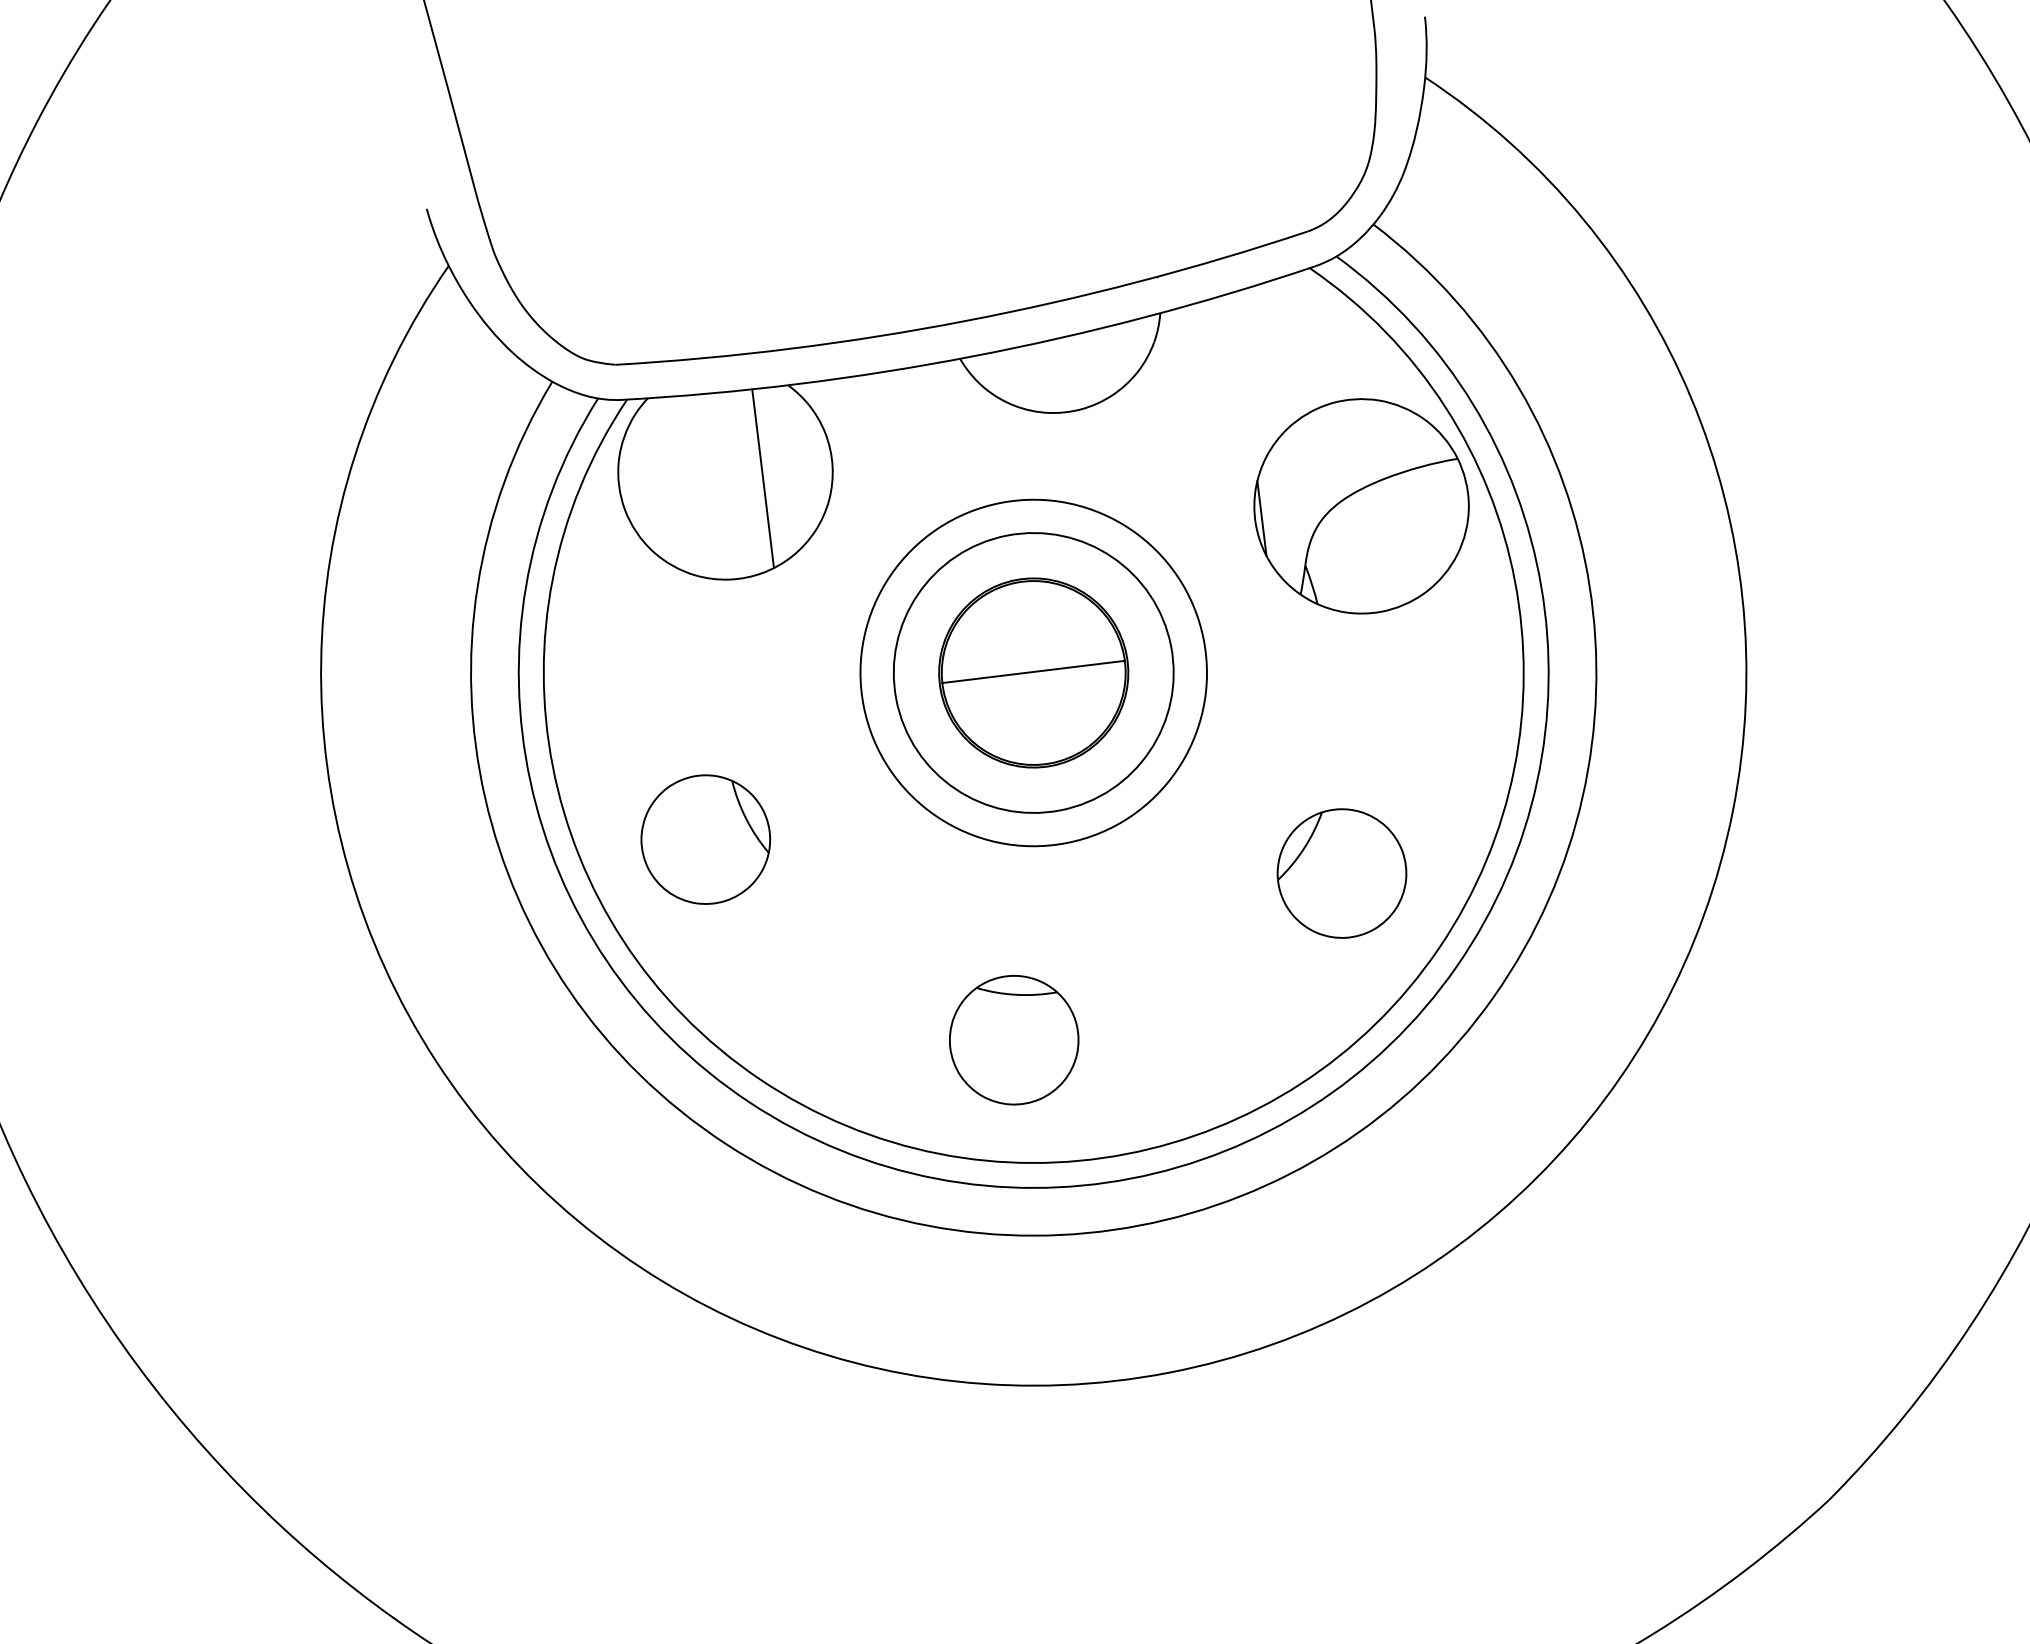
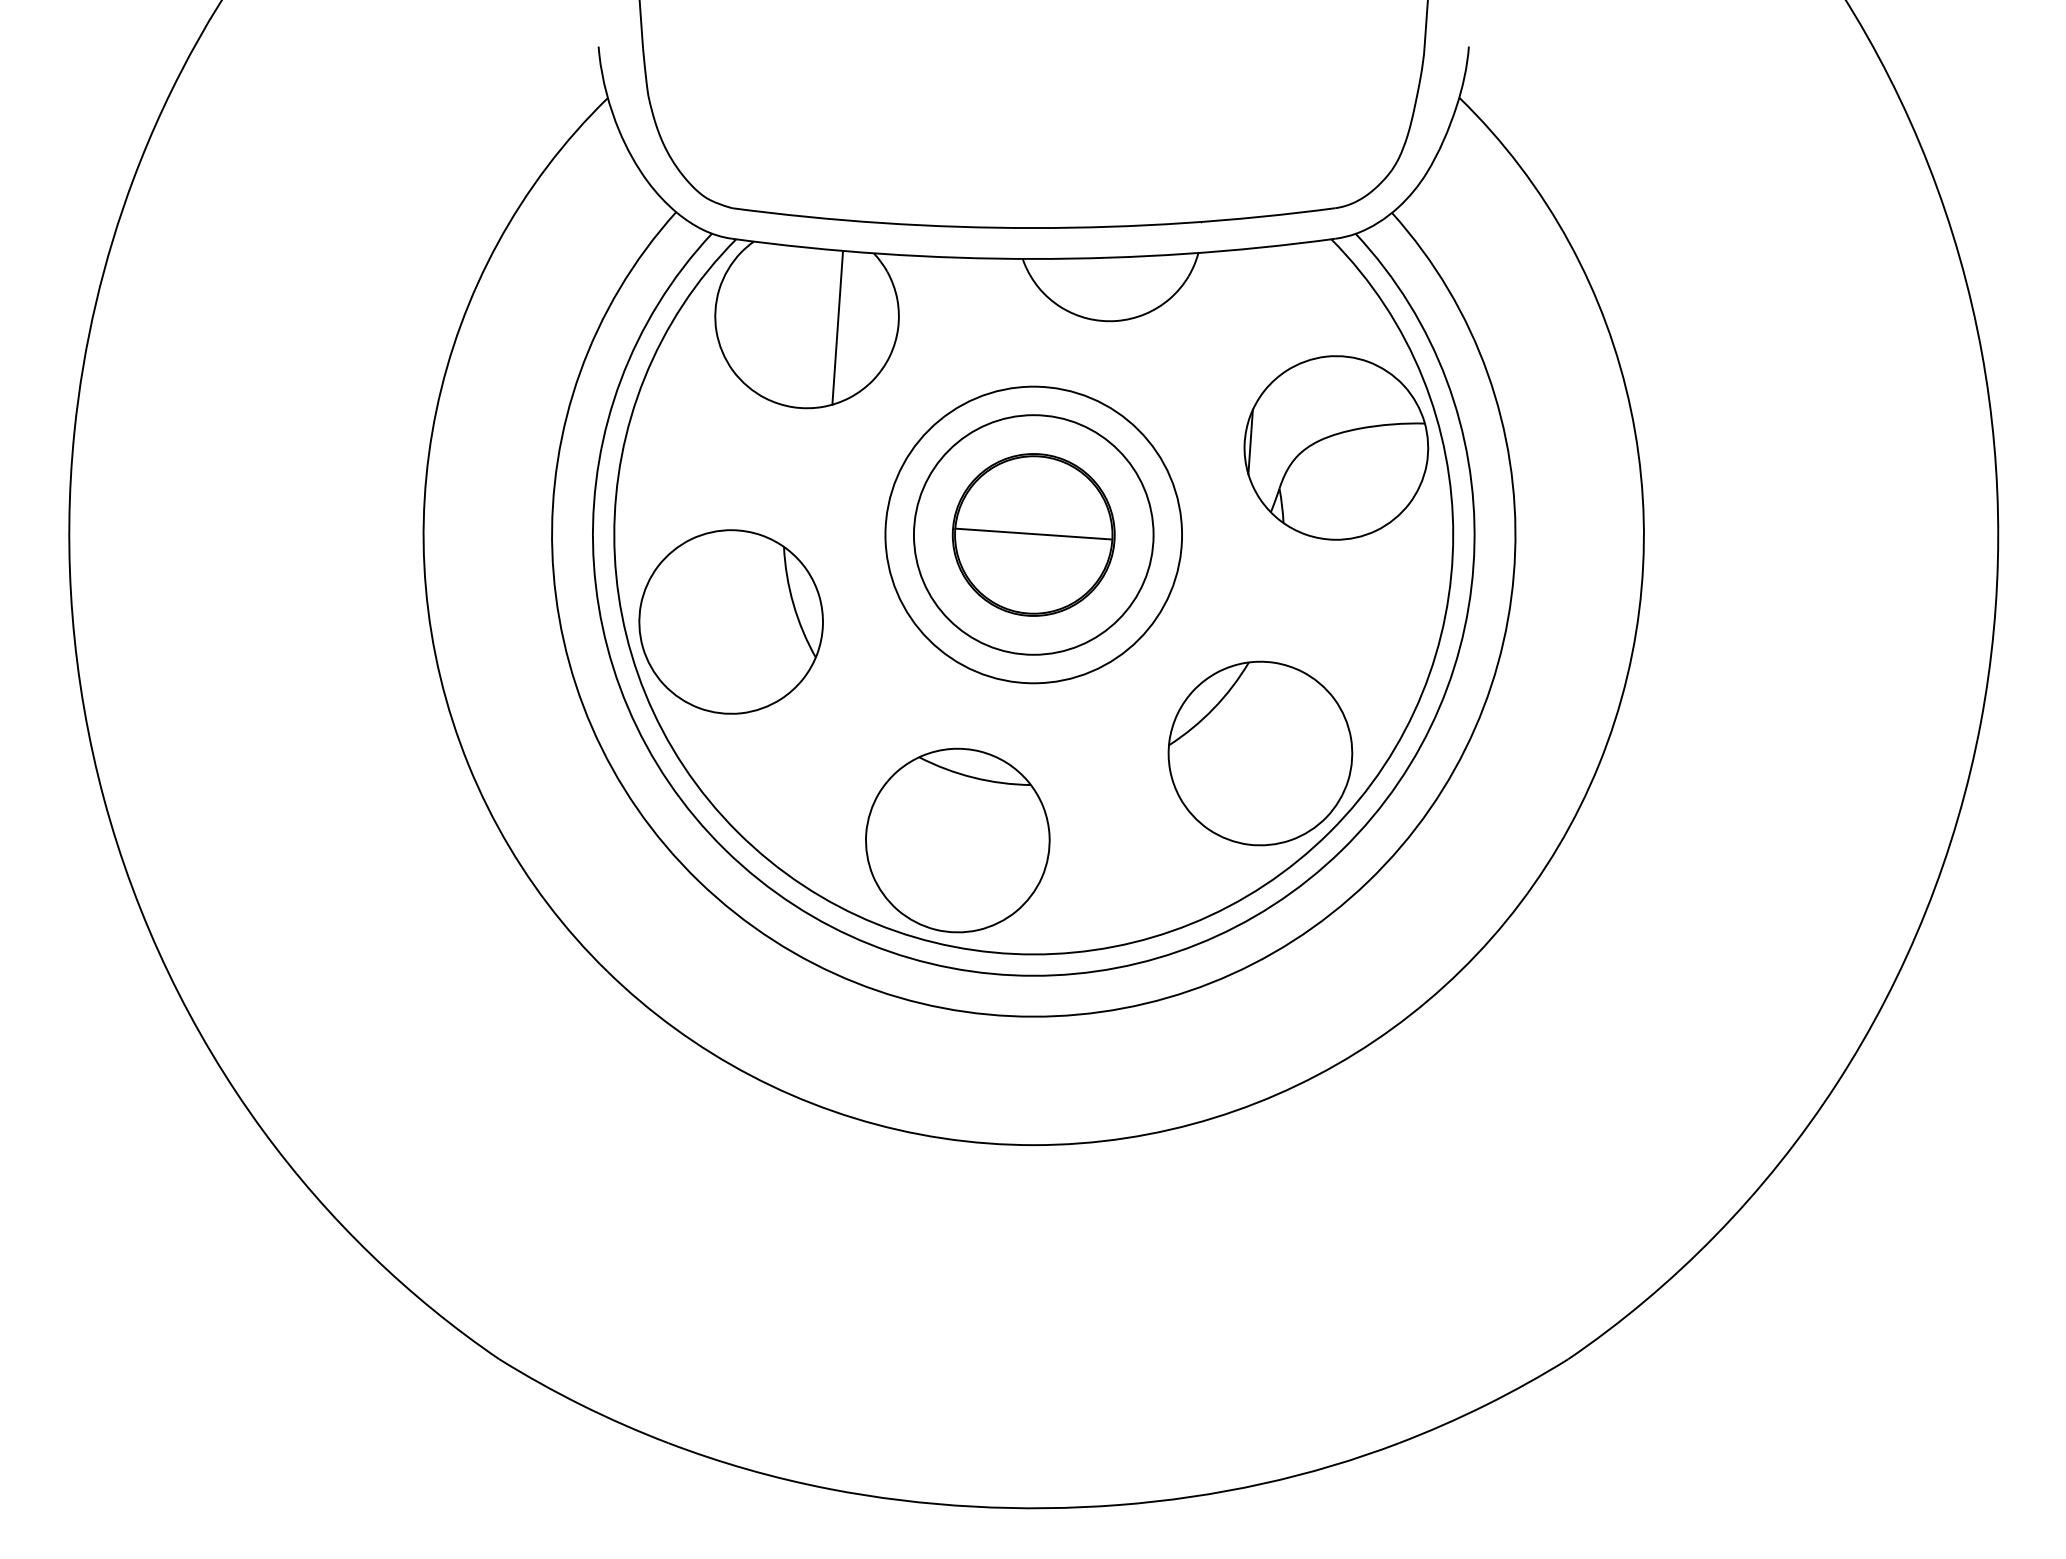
part: (705, 839) -> (730, 621), size x1.67
part: (1342, 873) -> (1260, 753), size x1.67
part: (1013, 1040) -> (957, 840), size x1.67

